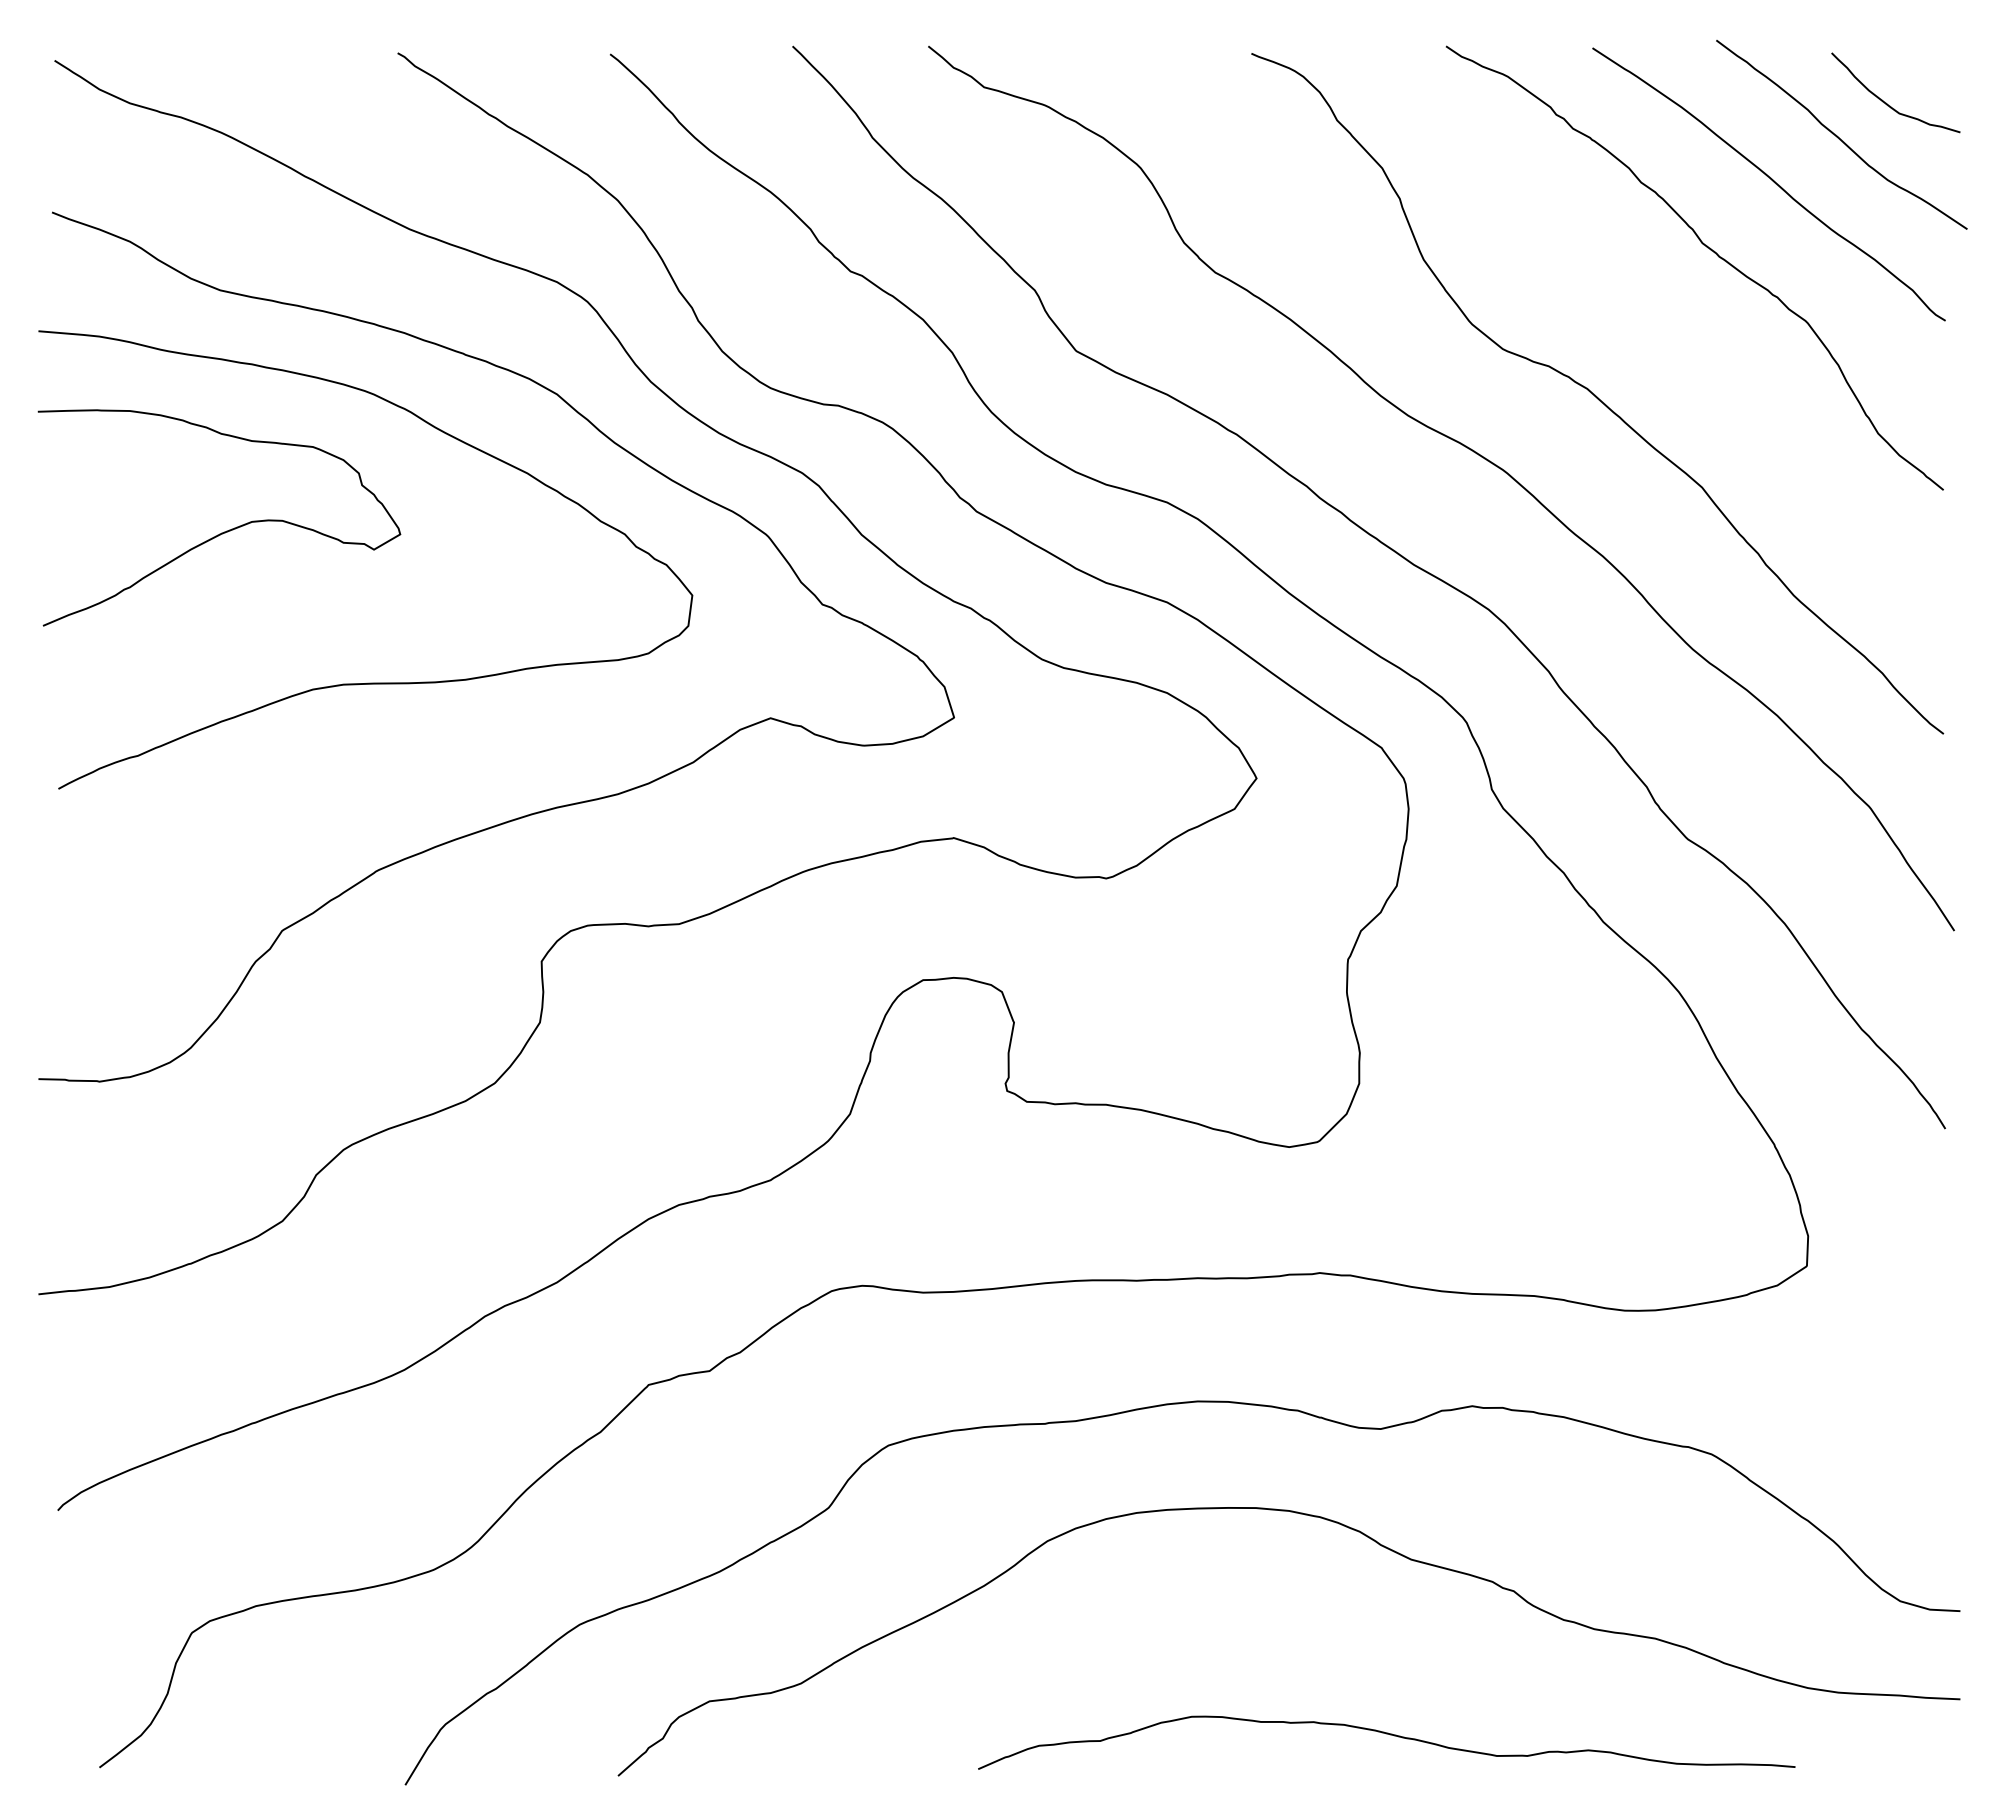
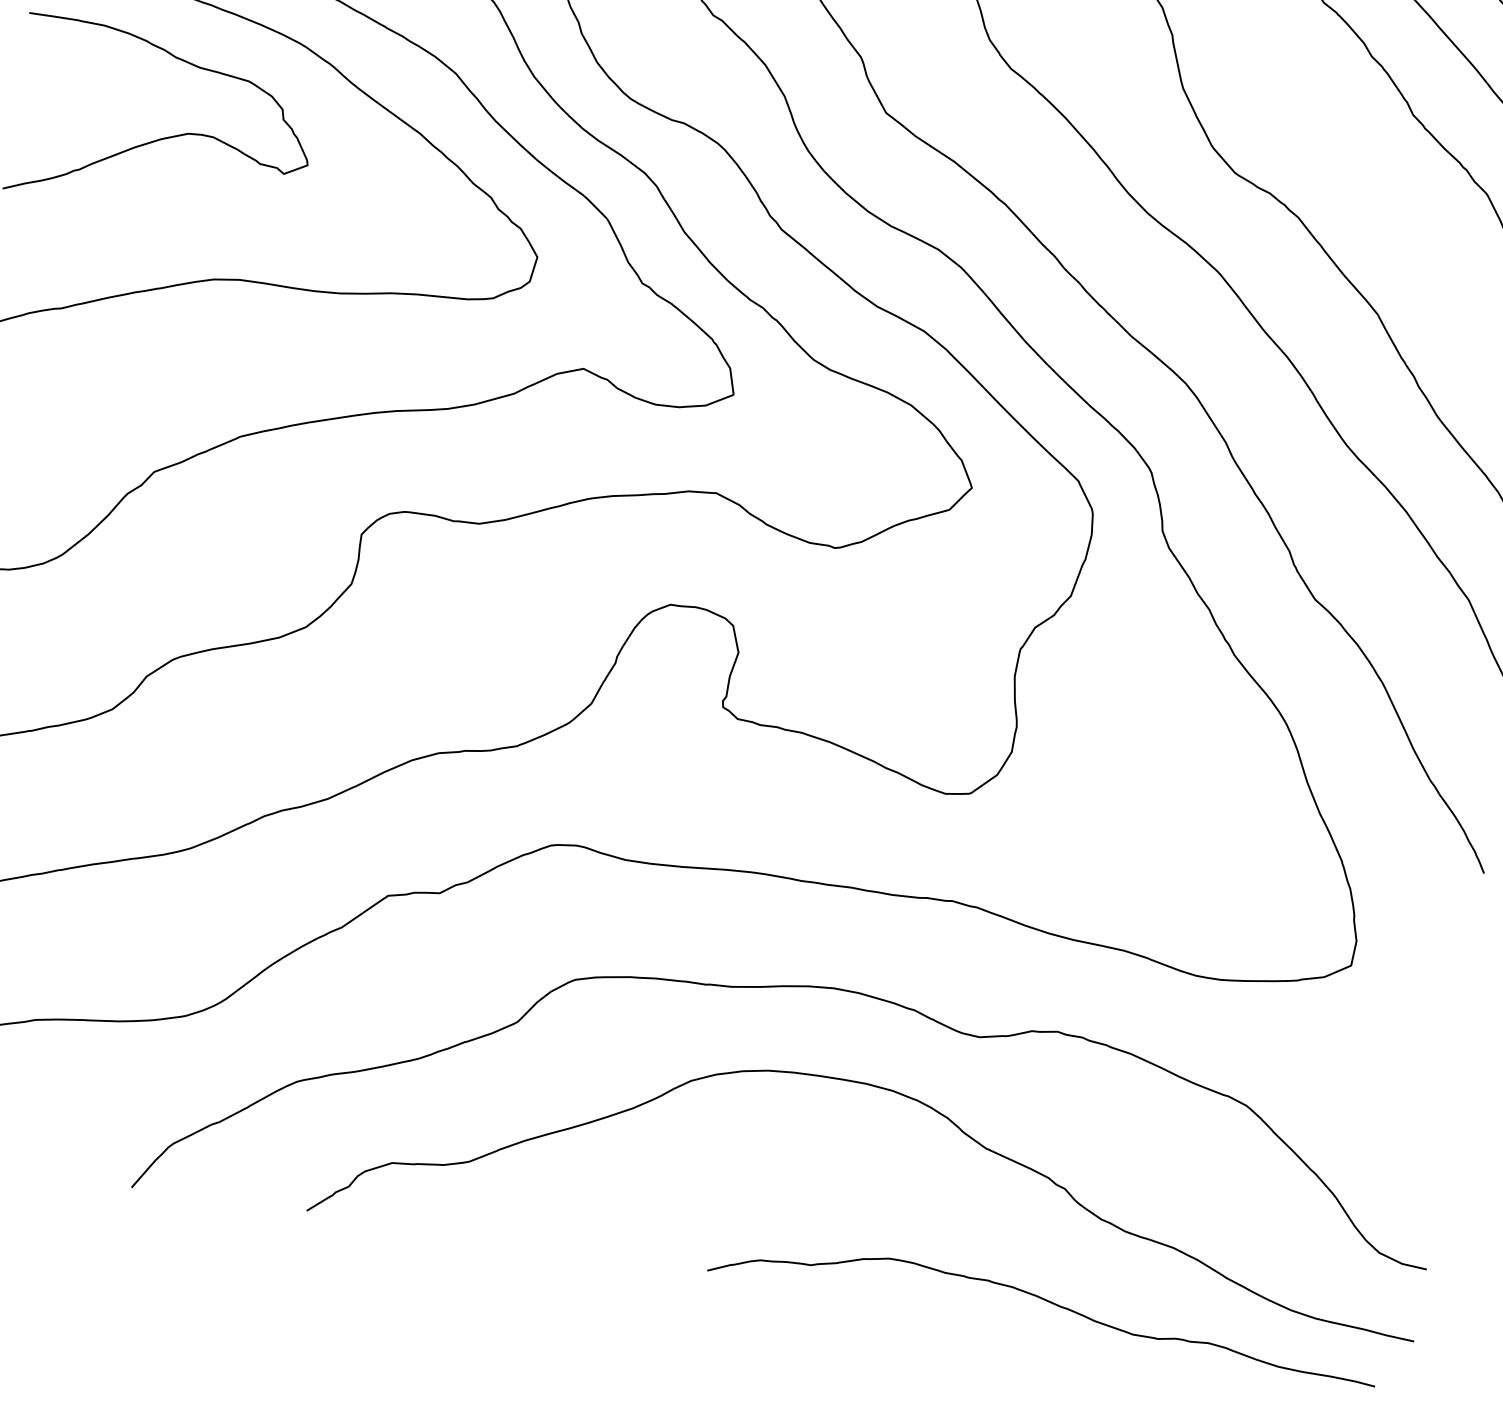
curve: (1386, 1734) -> (1045, 1301), moved

